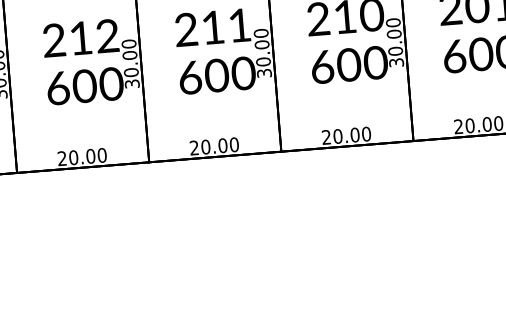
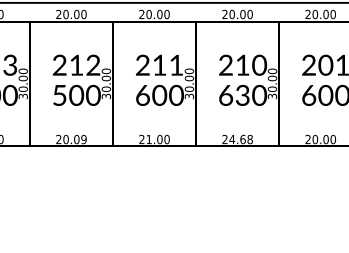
text: (348, 65) -> (242, 95), 600 -> 630
text: (57, 88) -> (59, 95), 600 -> 500
text: (351, 135) -> (240, 139), 20.00 -> 24.68
text: (204, 147) -> (148, 139), 20.00 -> 21.00
text: (101, 155) -> (83, 139), 20.00 -> 20.09

